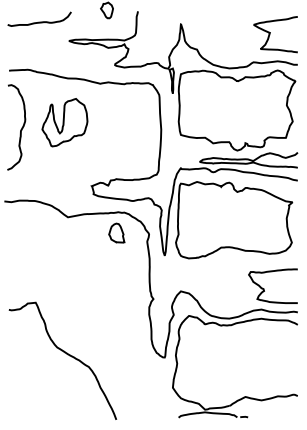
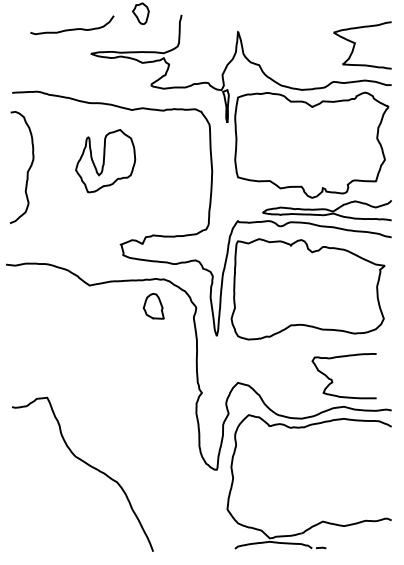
curve: (39, 21) -> (72, 28), moved
part: (64, 122) -> (105, 161), moved
curve: (264, 288) -> (332, 379), moved

